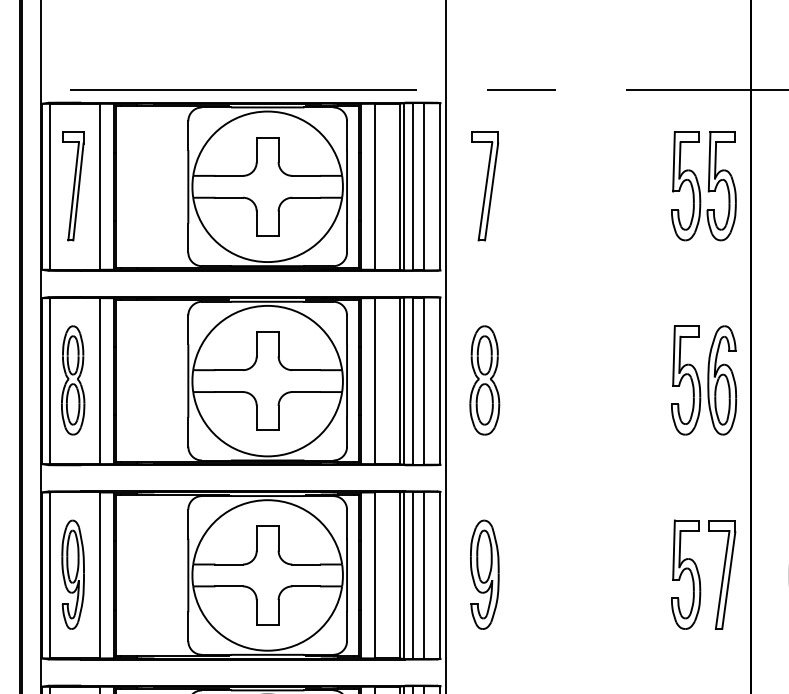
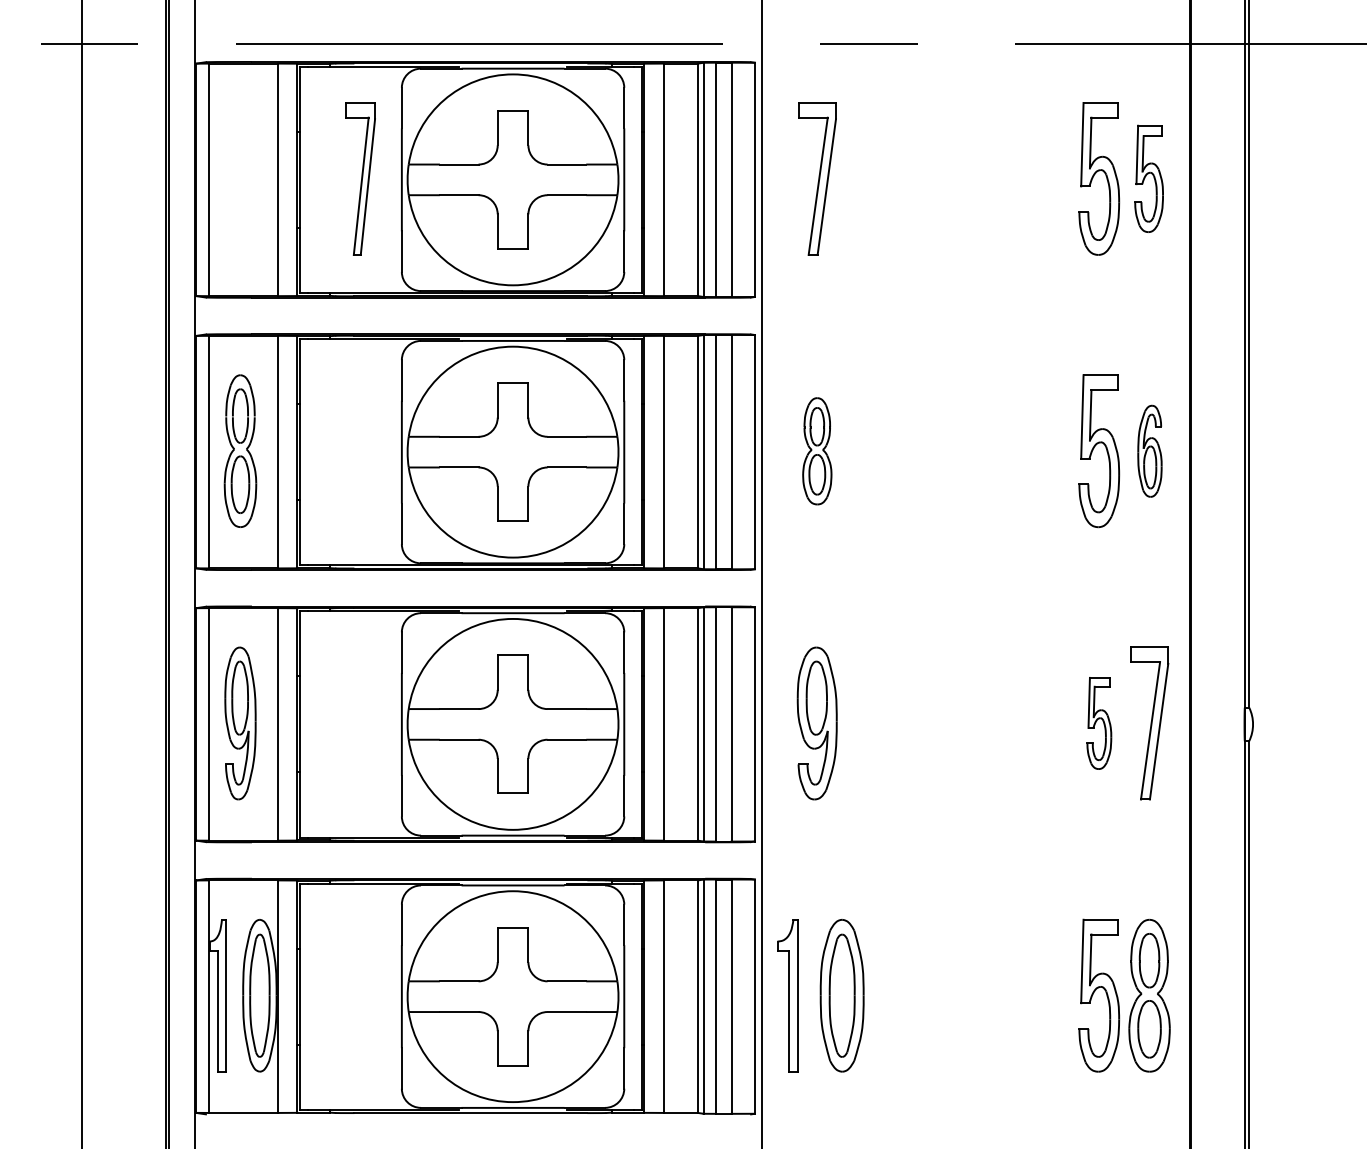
part: (73, 185) -> (360, 178), moved
part: (721, 185) -> (1148, 178), size x0.7
part: (484, 380) -> (817, 451), size x0.7
part: (721, 380) -> (1149, 451), size x0.6
part: (686, 574) -> (1099, 723), size x0.6

